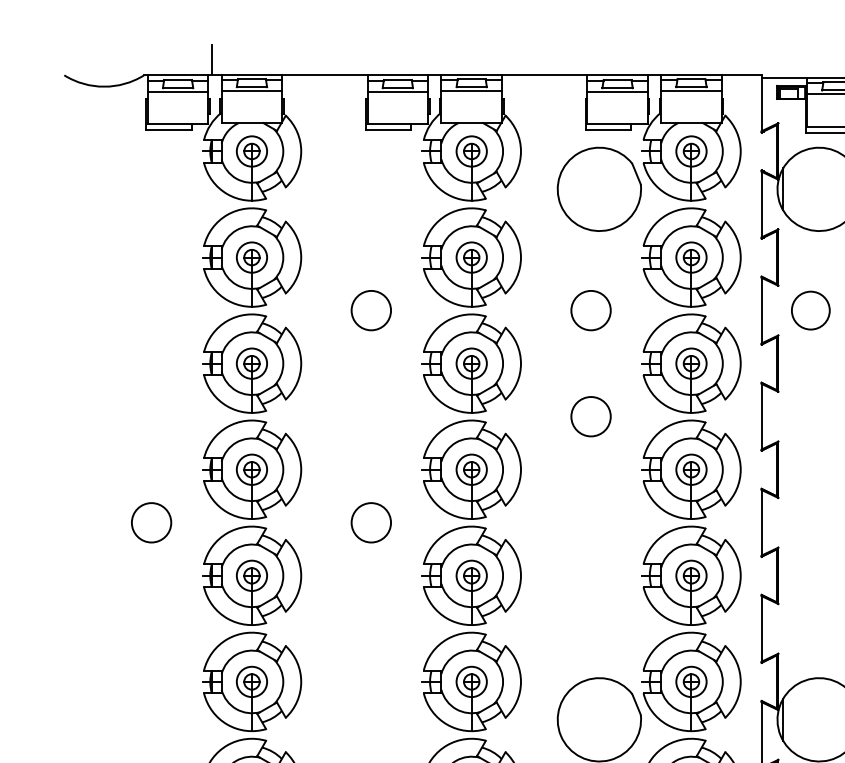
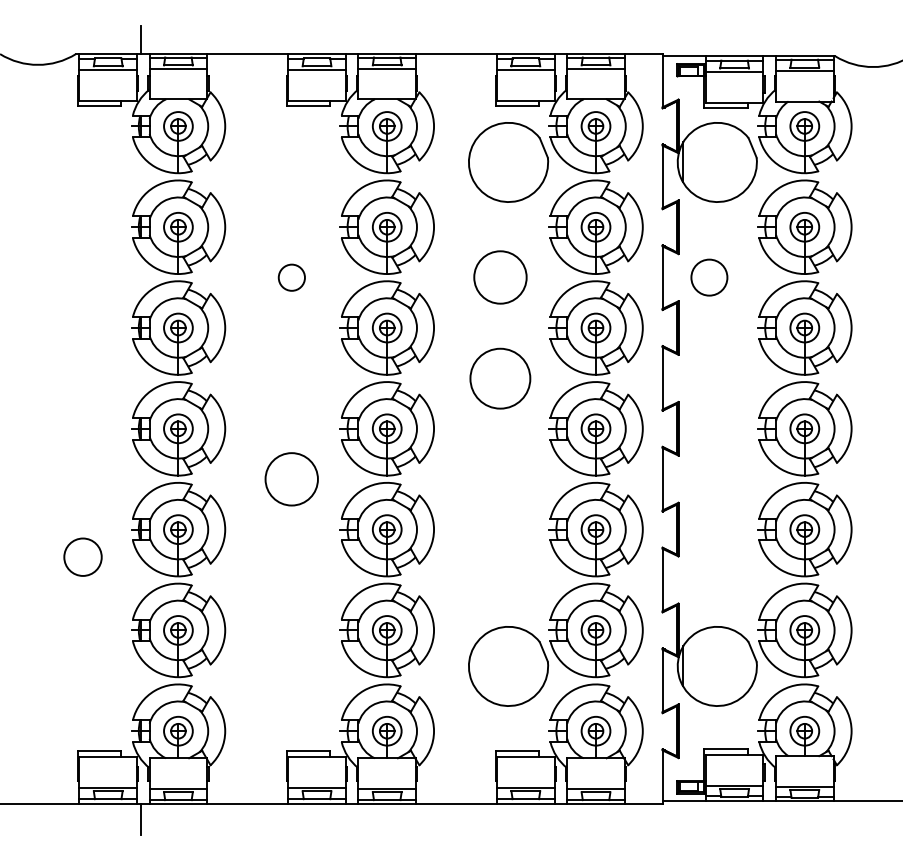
circle: (370, 310) -> (291, 277), size x0.7
circle: (590, 310) -> (500, 277), size x1.4
circle: (590, 415) -> (500, 377), size x1.6
circle: (151, 522) -> (82, 556), moved
circle: (370, 522) -> (291, 478), size x1.4

